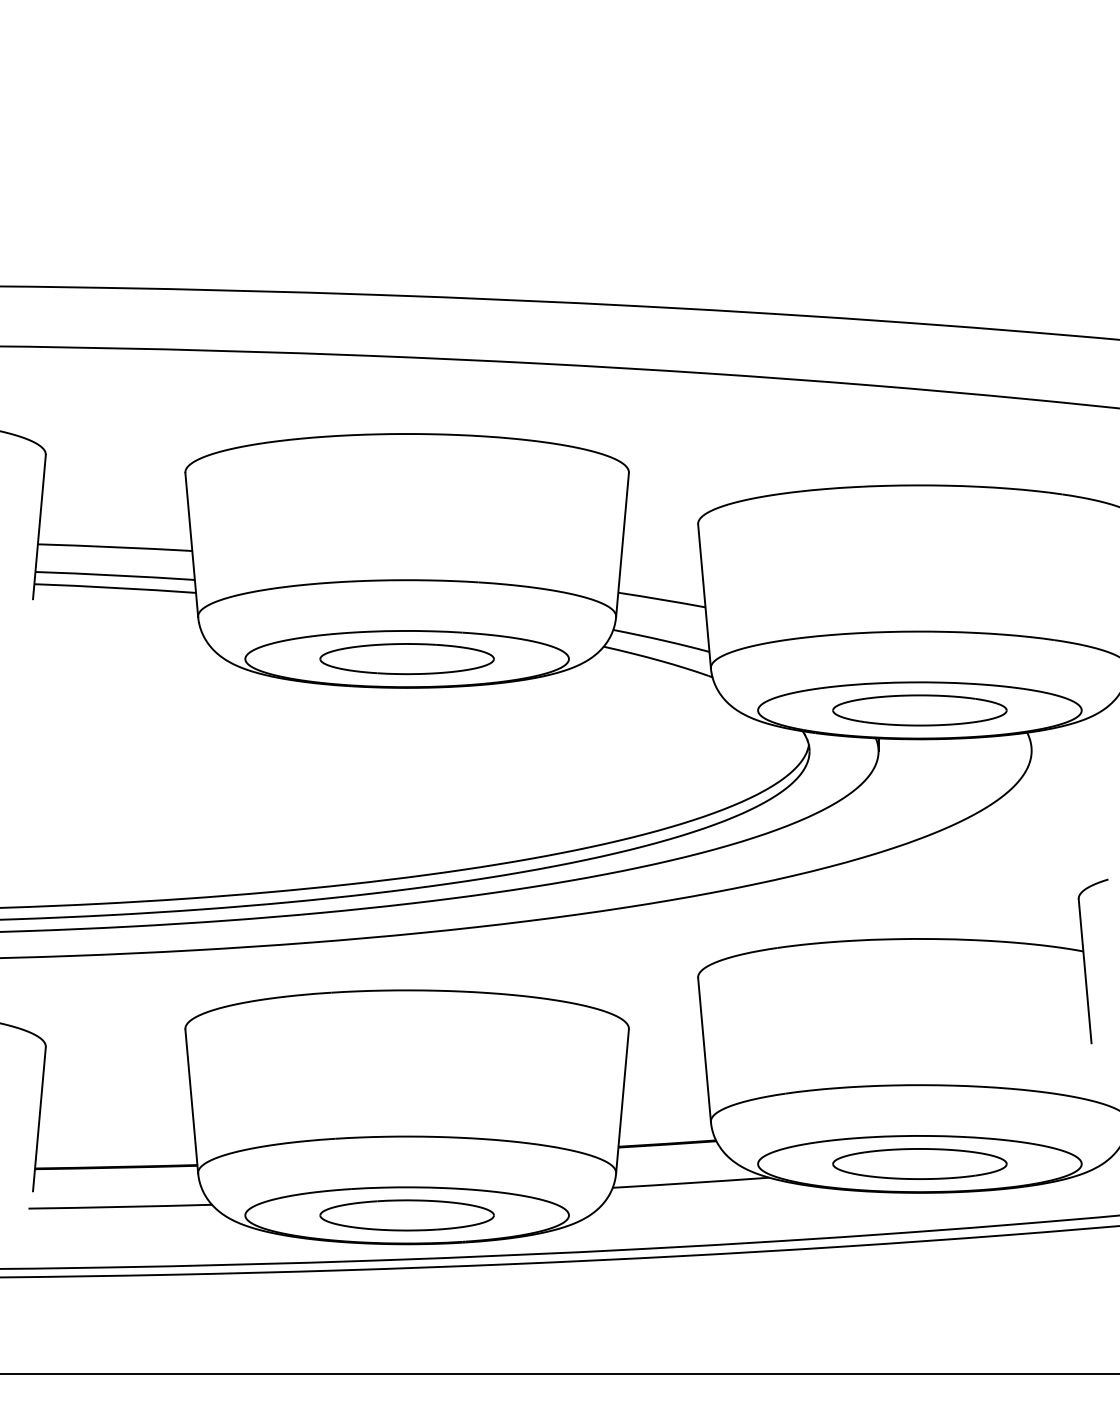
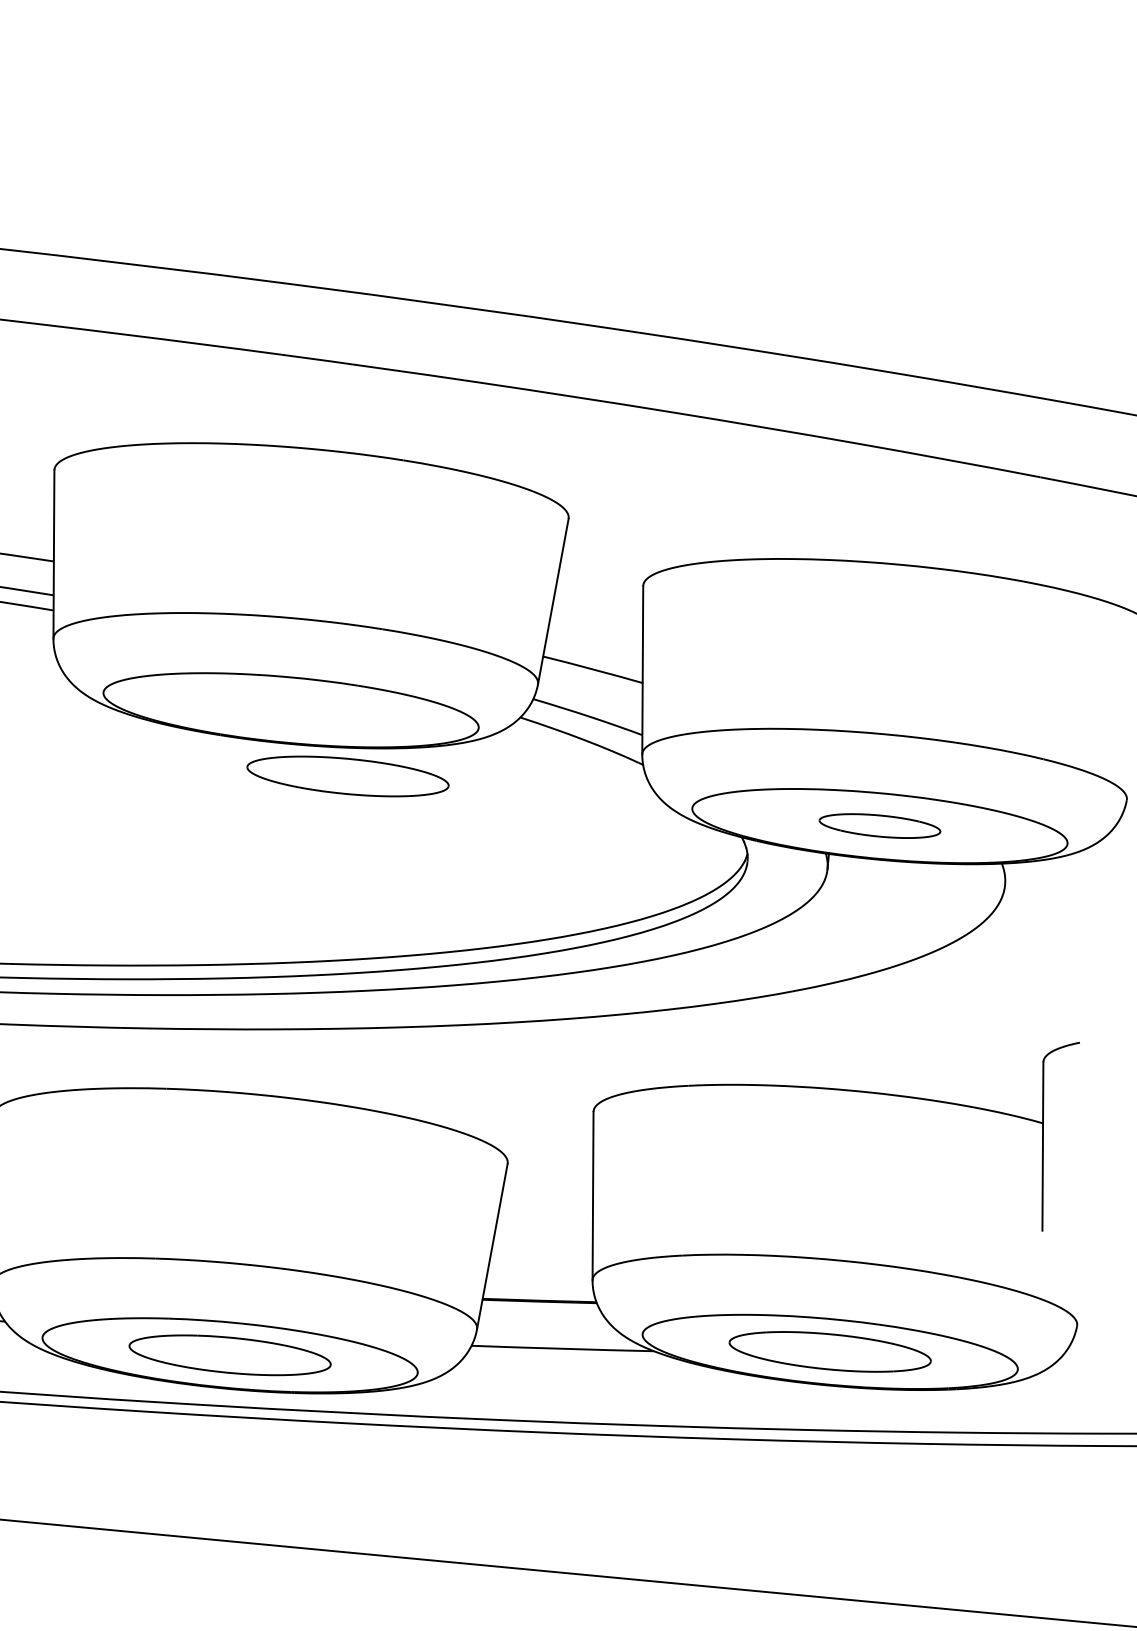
part: (406, 659) -> (347, 776), moved
part: (919, 710) -> (879, 826), size x0.6

